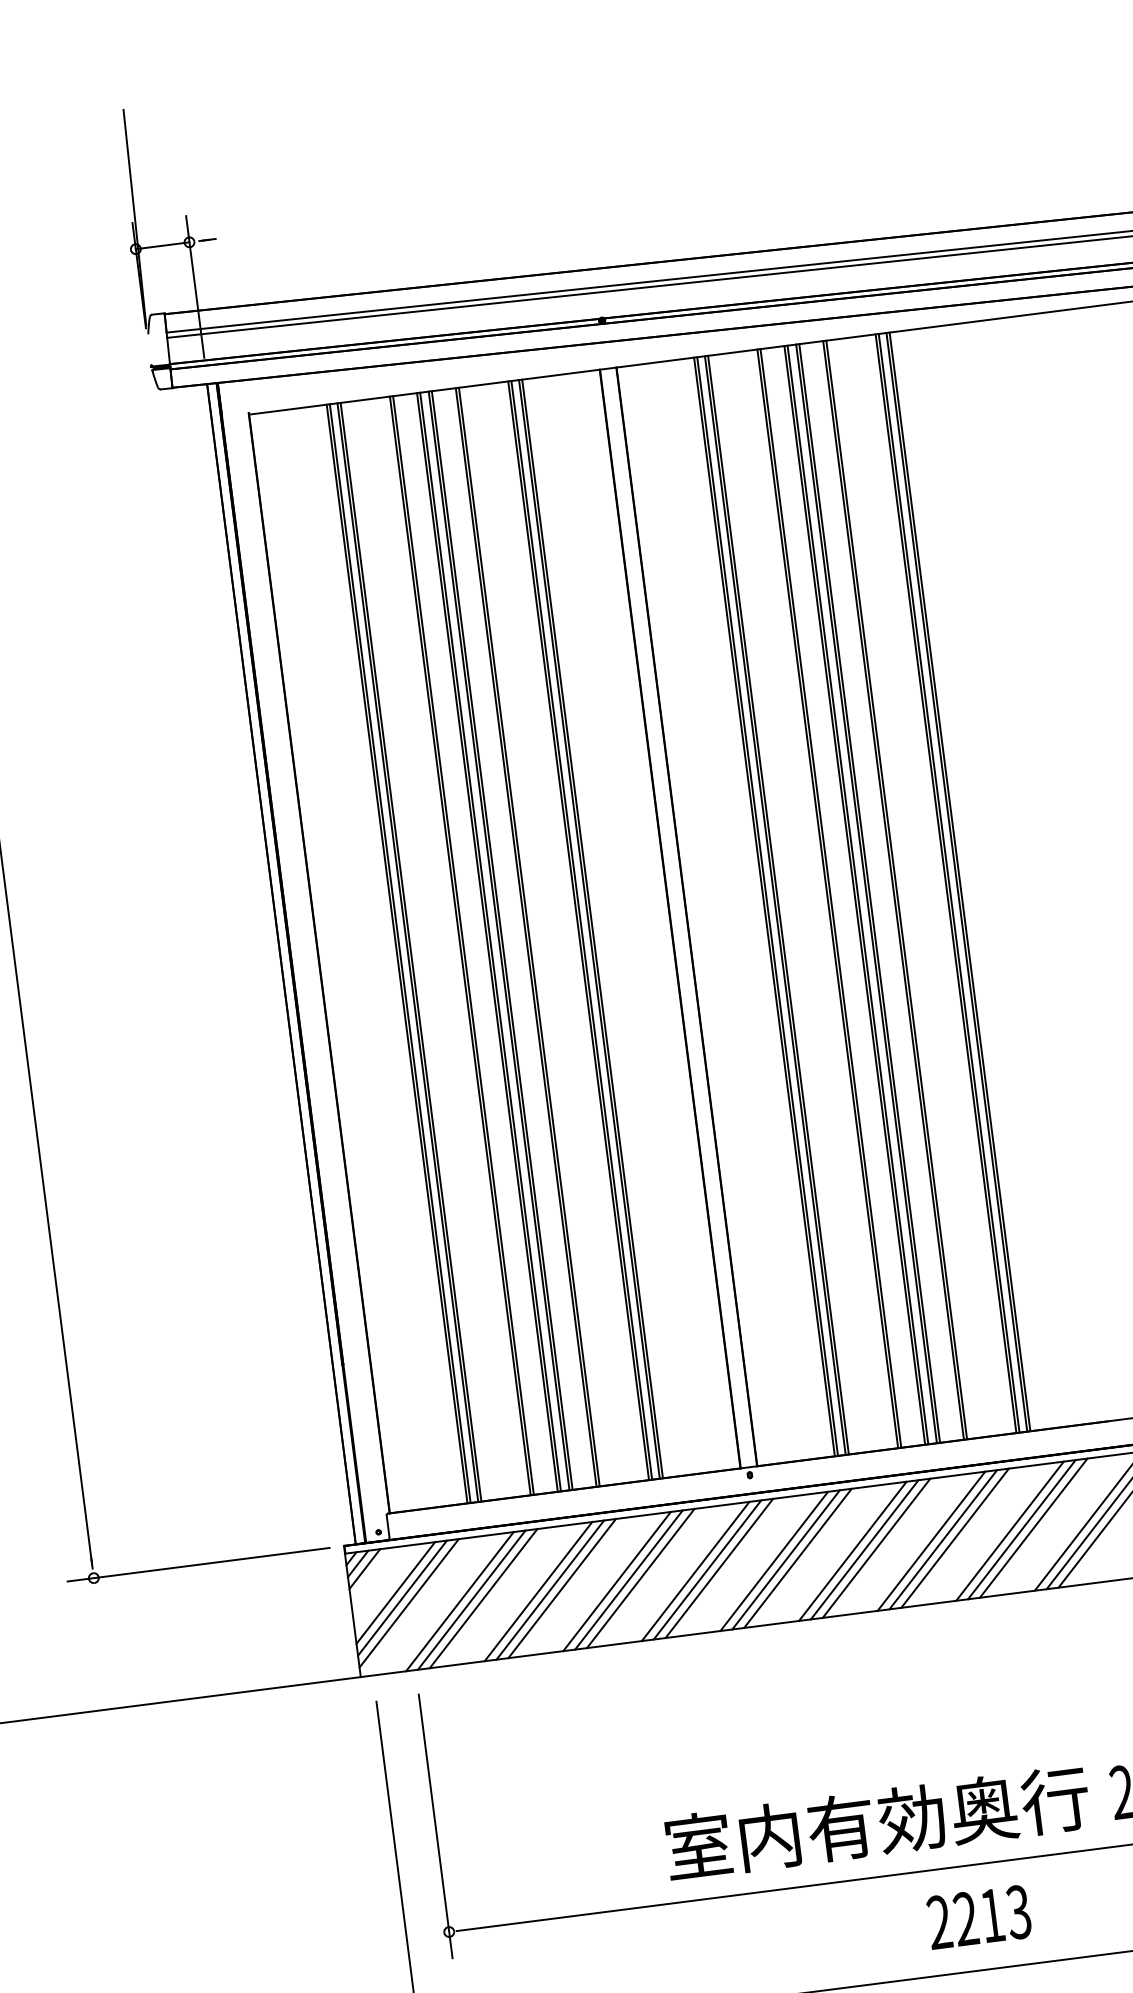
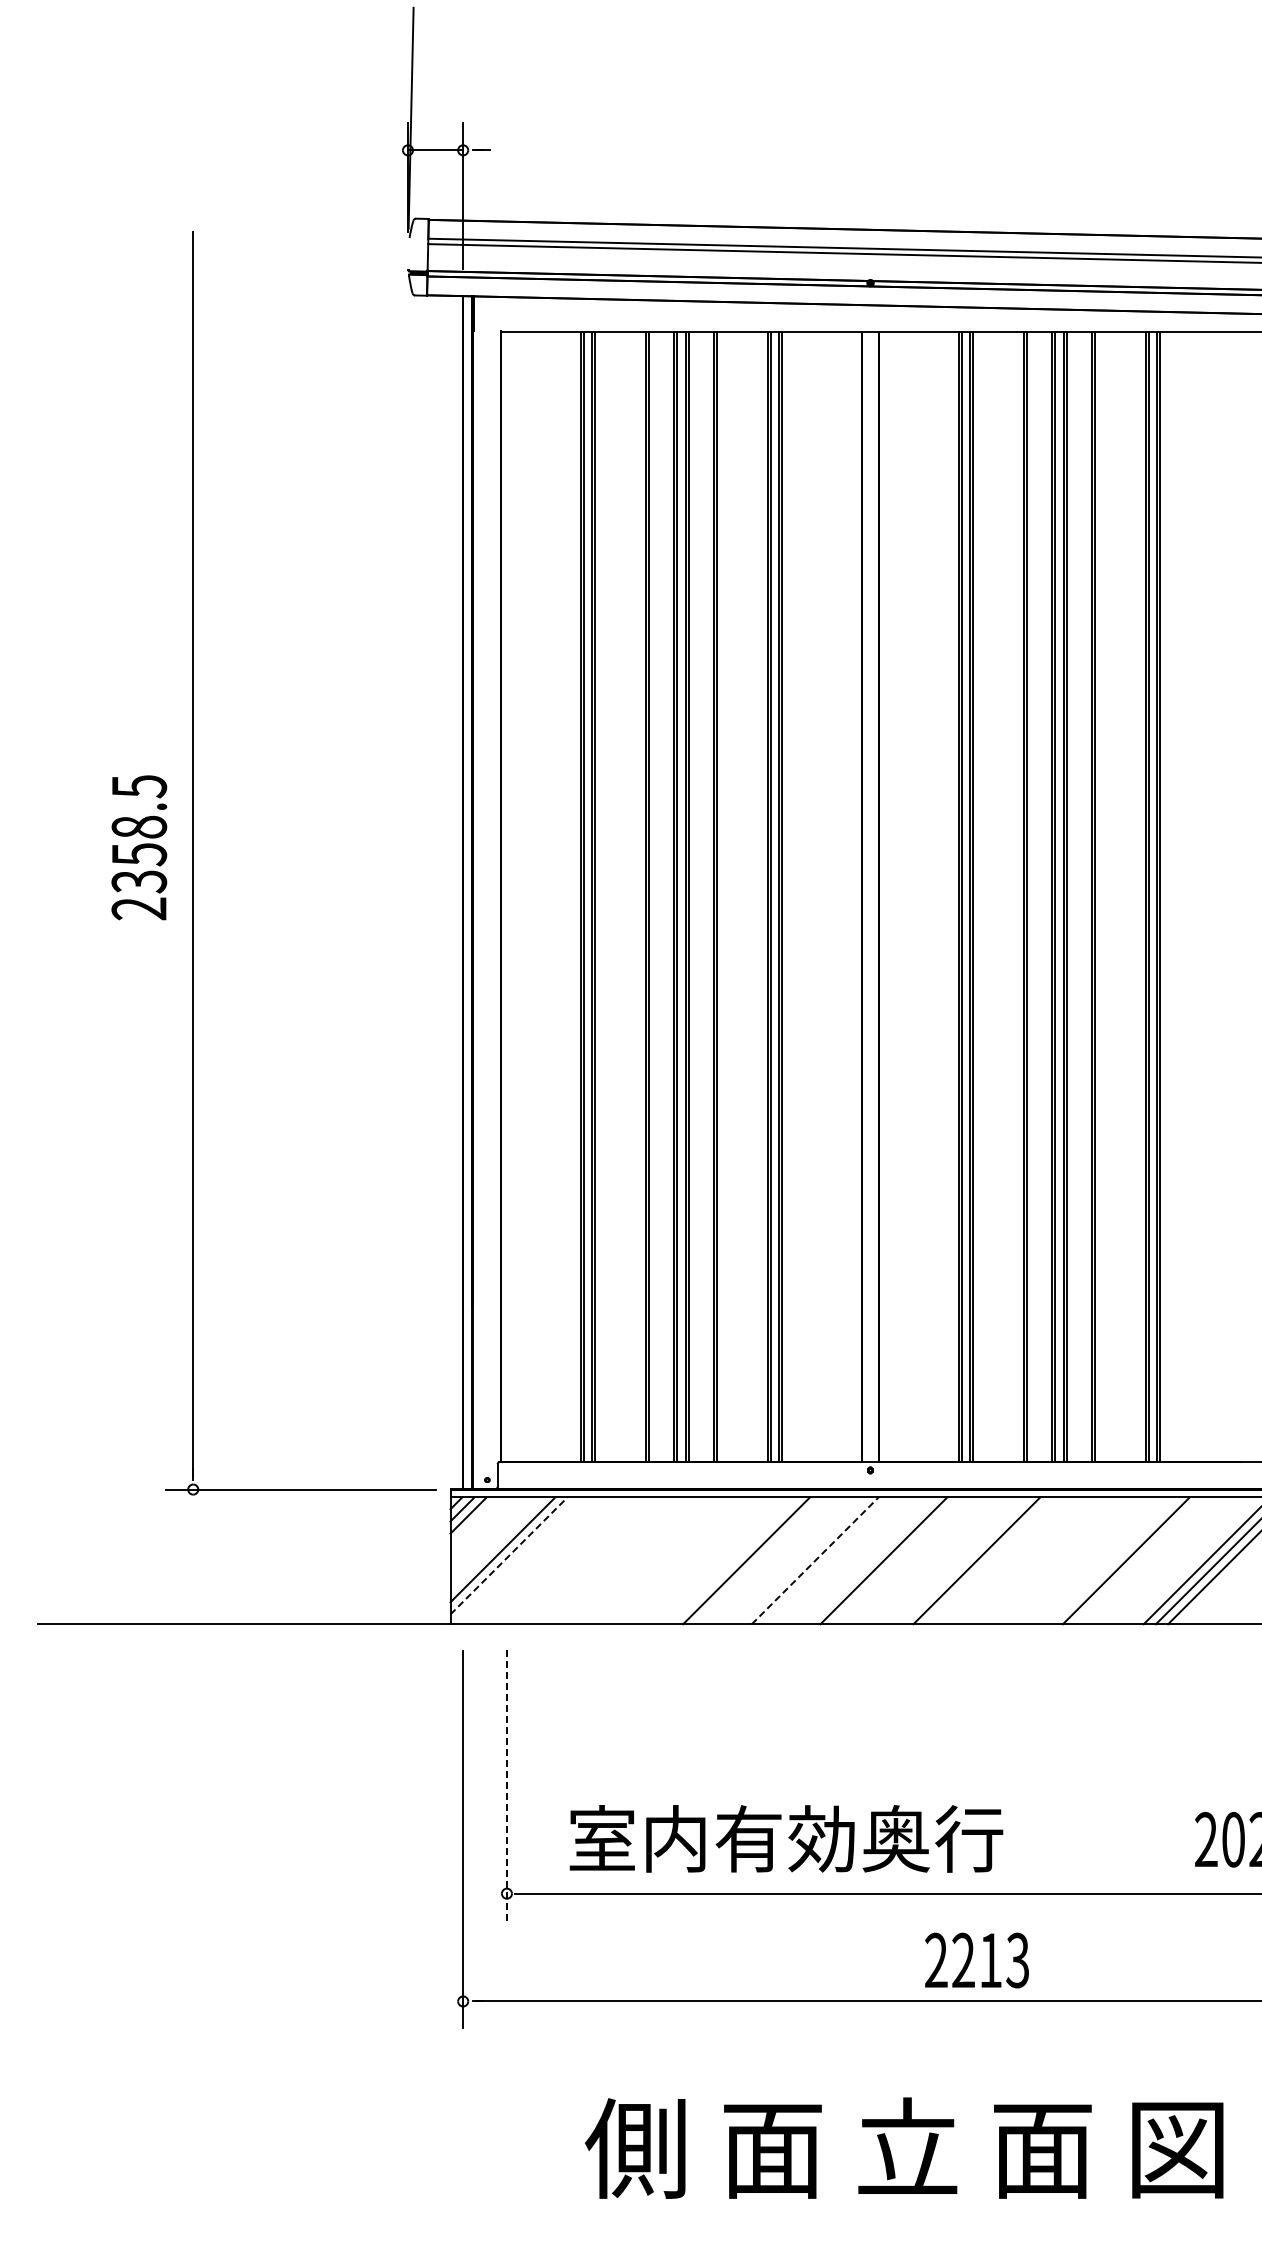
line: (1033, 1527) -> (1150, 1560), removed
line: (1021, 1529) -> (1138, 1560), removed
line: (954, 1537) -> (1069, 1560), removed
line: (943, 1539) -> (1057, 1560), removed
line: (931, 1540) -> (1045, 1560), removed
line: (875, 1548) -> (988, 1560), removed
line: (852, 1551) -> (964, 1560), removed
line: (797, 1558) -> (907, 1560), removed
line: (785, 1559) -> (895, 1560), removed
line: (718, 1568) -> (826, 1560), removed
line: (707, 1569) -> (815, 1560), solid -> dashed
line: (695, 1571) -> (802, 1560), removed
line: (628, 1579) -> (733, 1560), removed
line: (616, 1581) -> (721, 1560), removed
line: (561, 1588) -> (665, 1560), removed
line: (550, 1589) -> (653, 1560), removed
line: (537, 1591) -> (640, 1560), removed
line: (395, 1592) -> (496, 1543), removed
line: (483, 1598) -> (584, 1560), removed
line: (471, 1599) -> (572, 1560), removed
line: (459, 1601) -> (560, 1560), removed
line: (409, 1602) -> (509, 1555), solid -> dashed
text: (877, 1822) -> (786, 1838), moved
line: (435, 1826) -> (506, 1785), solid -> dashed
text: (978, 1917) -> (976, 1960), moved

